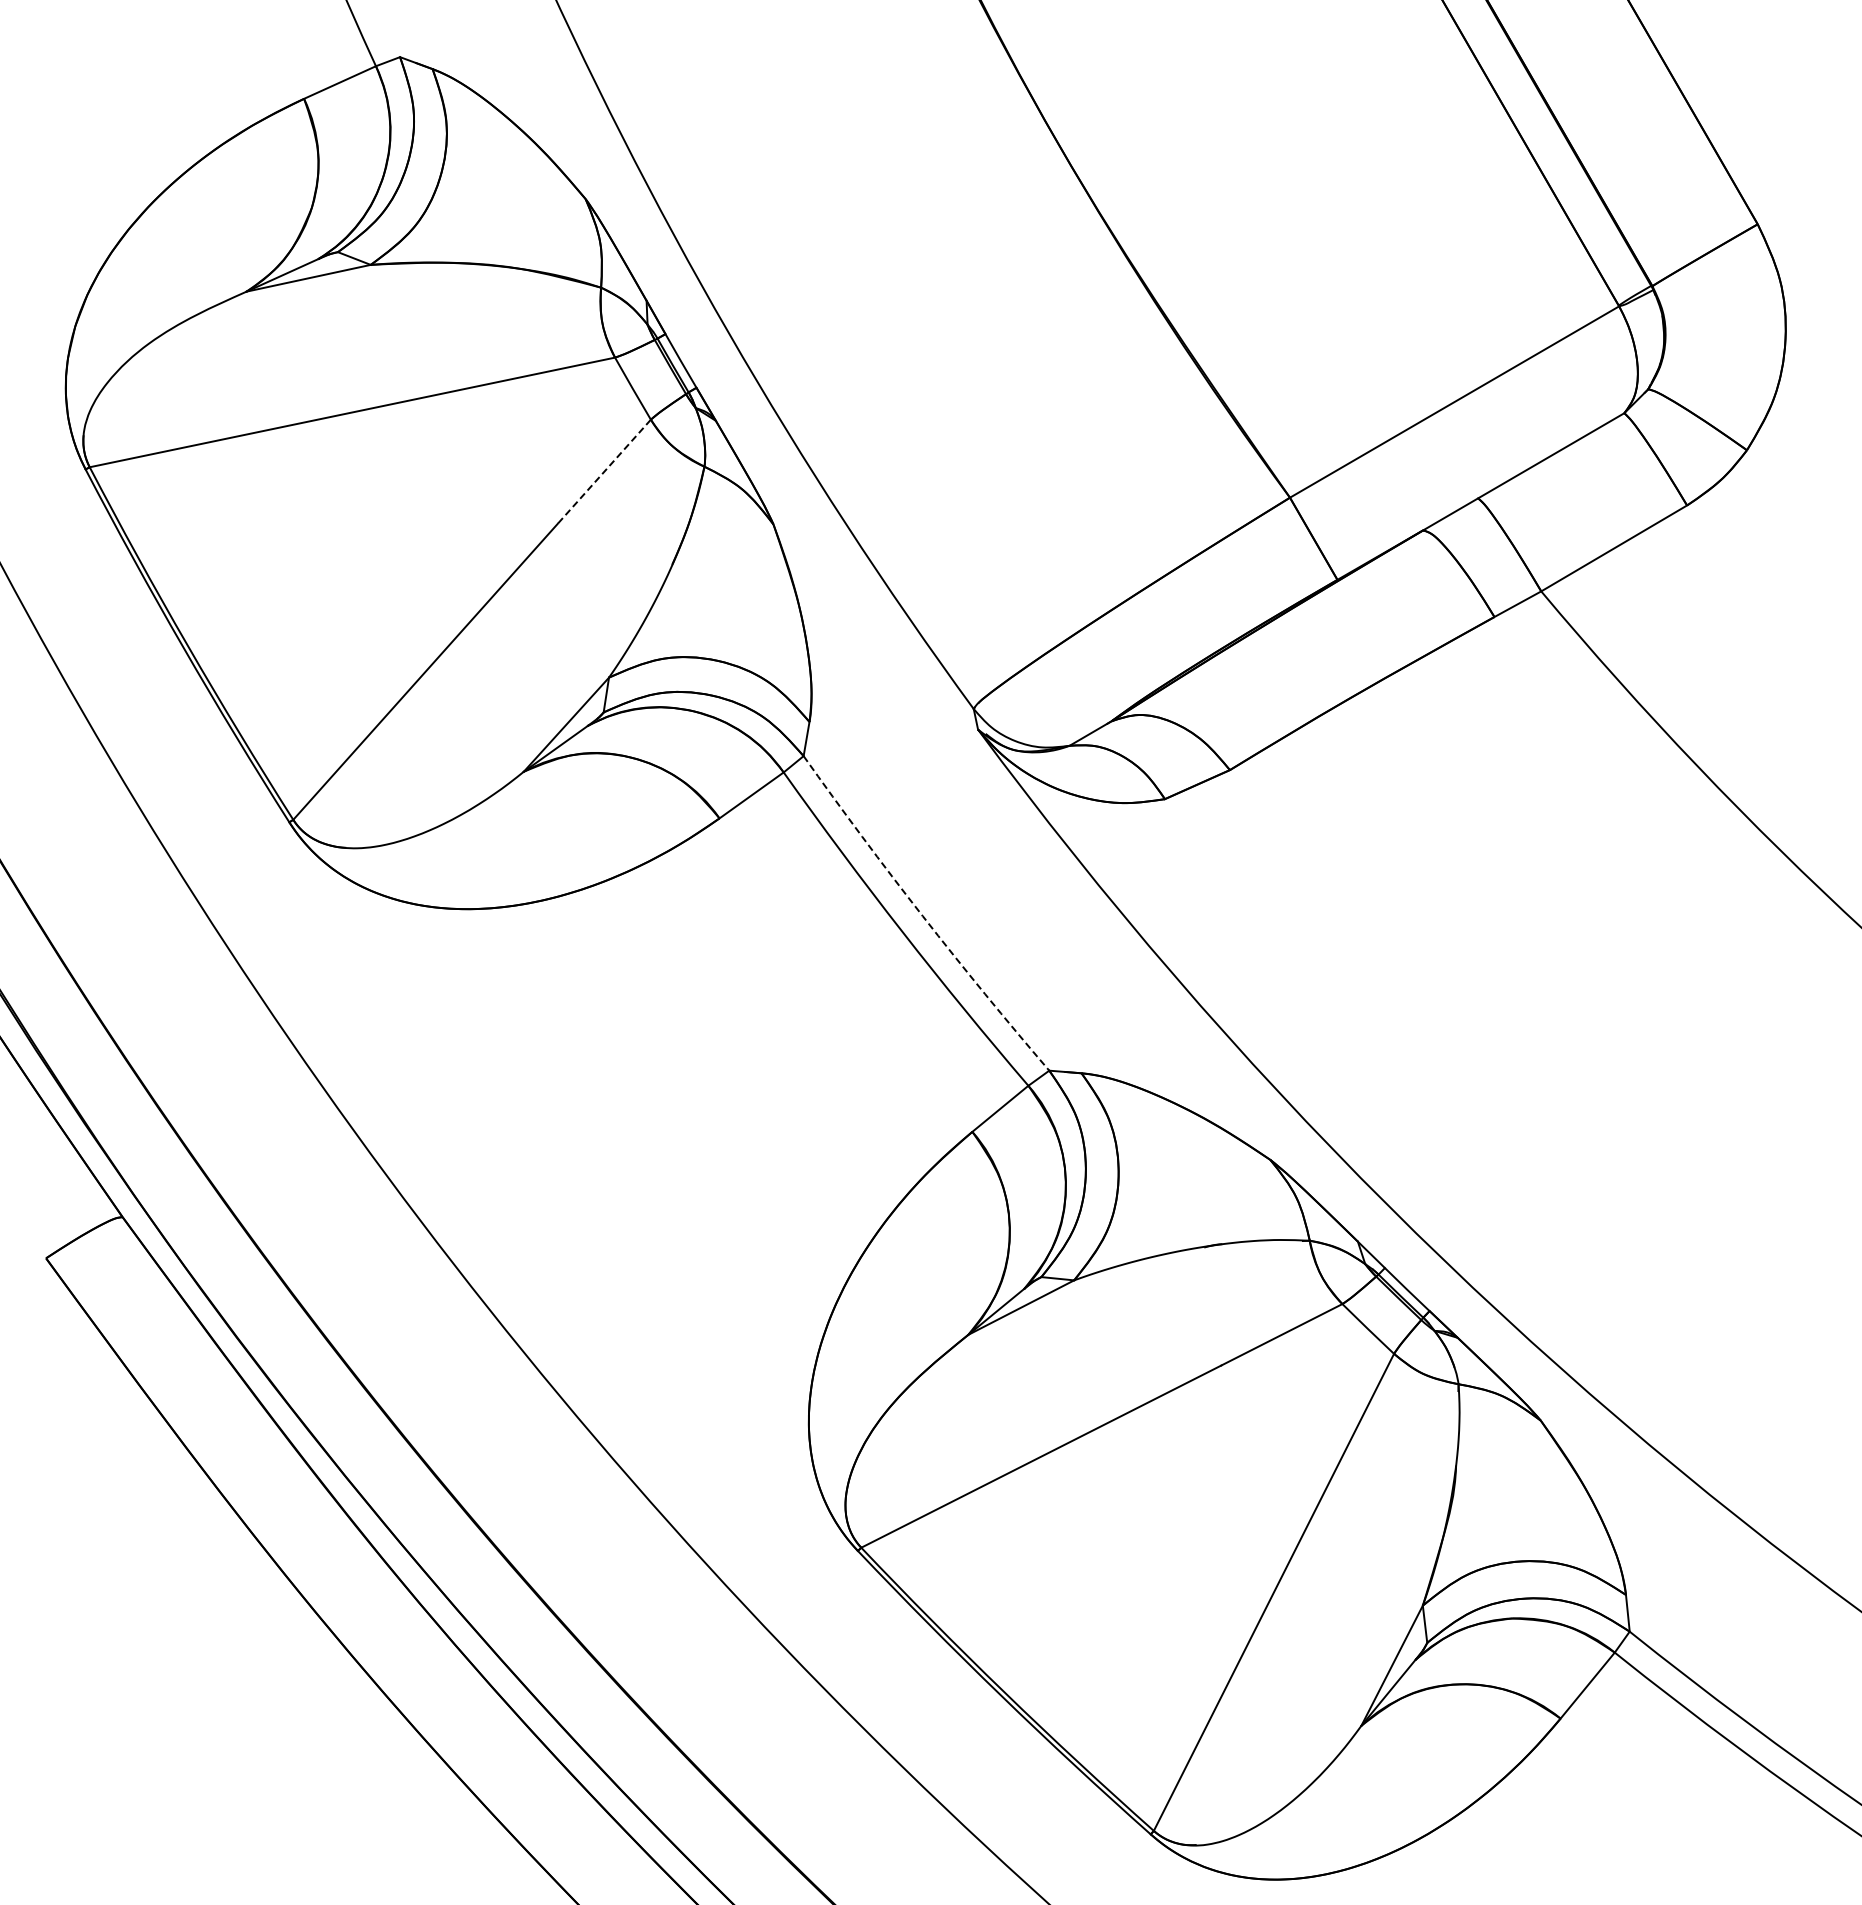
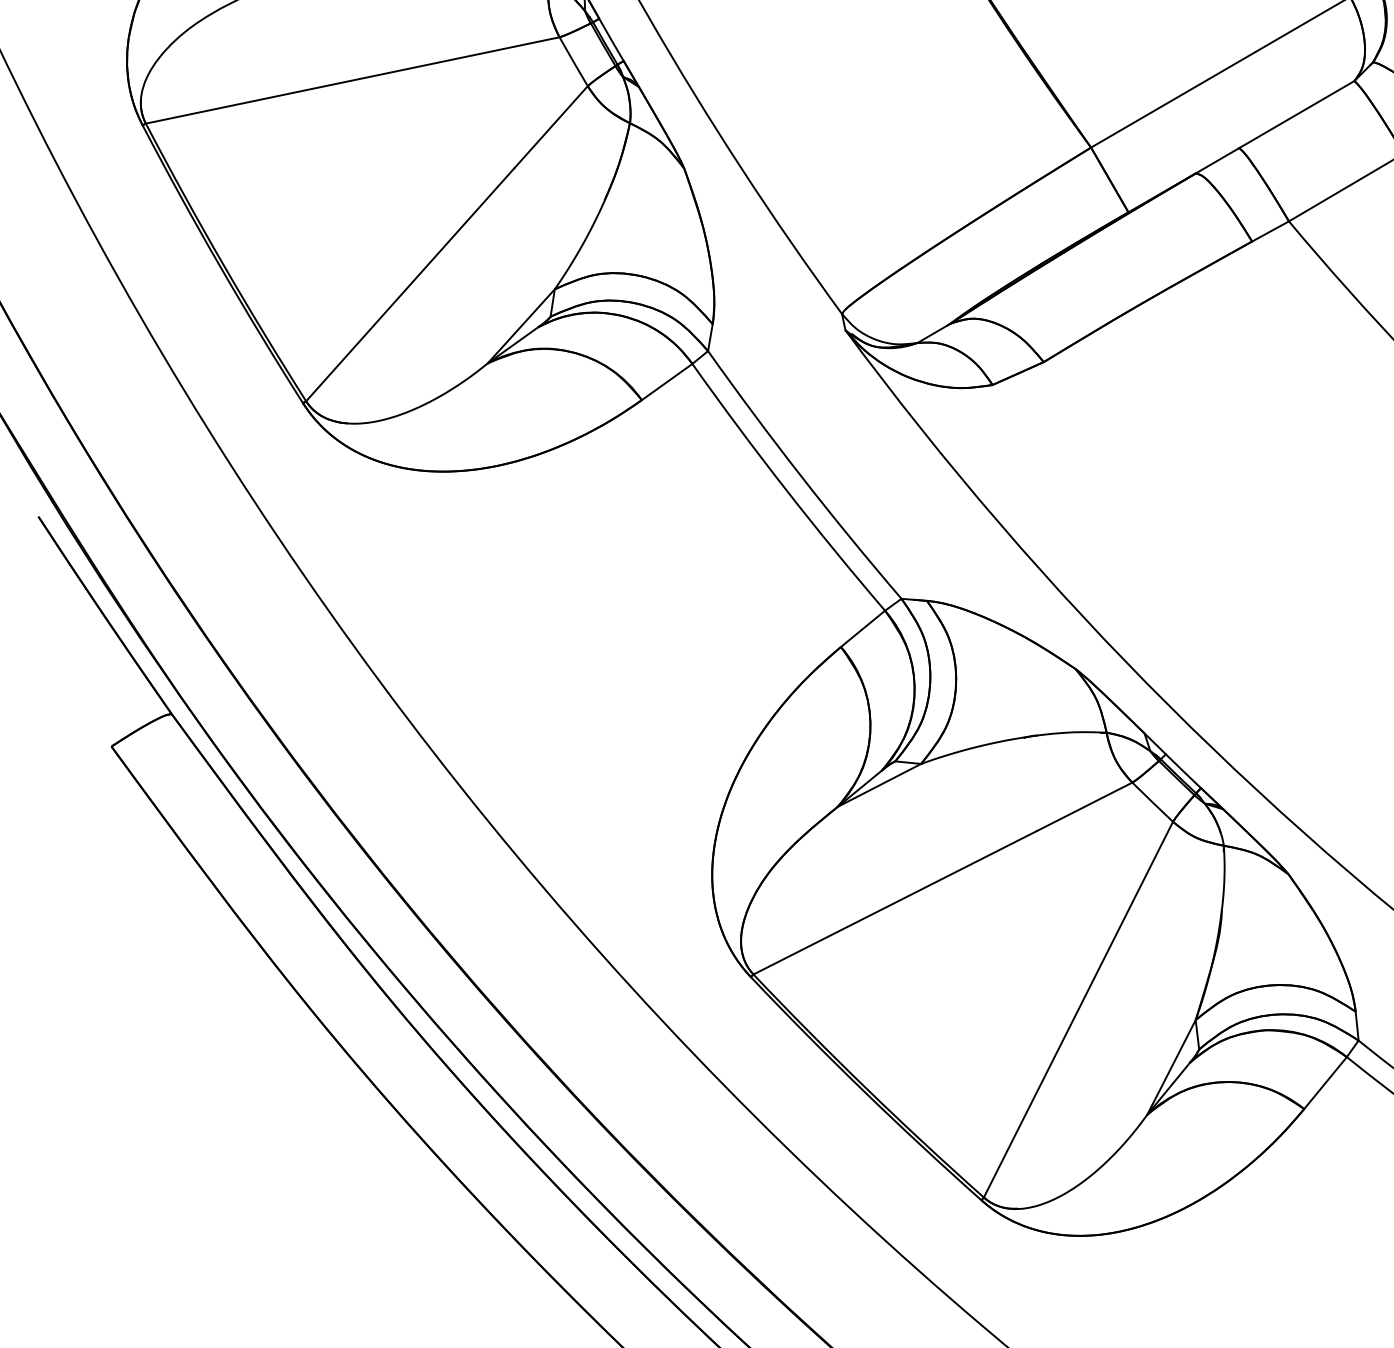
line: (604, 471) -> (551, 126), dashed -> solid
arc: (922, 916) -> (801, 477), dashed -> solid

